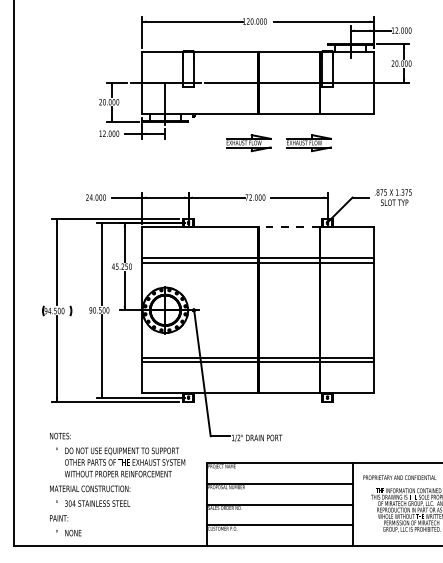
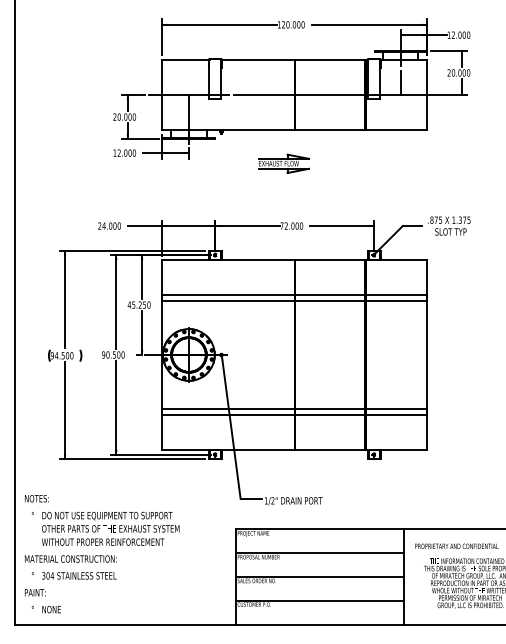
line: (350, 71) -> (400, 82), added
part: (309, 142) -> (353, 163), removed
line: (289, 227) -> (330, 260), dashed -> solid
text: (117, 484) -> (102, 554), moved

